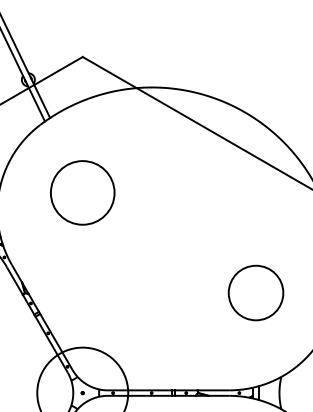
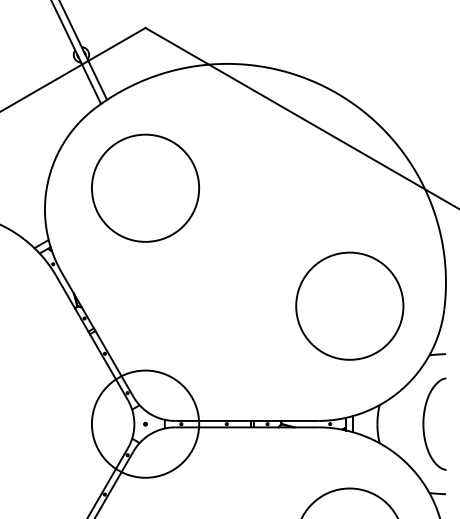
circle: (82, 192) -> (145, 187), size x1.43
circle: (255, 292) -> (349, 305), size x1.67

